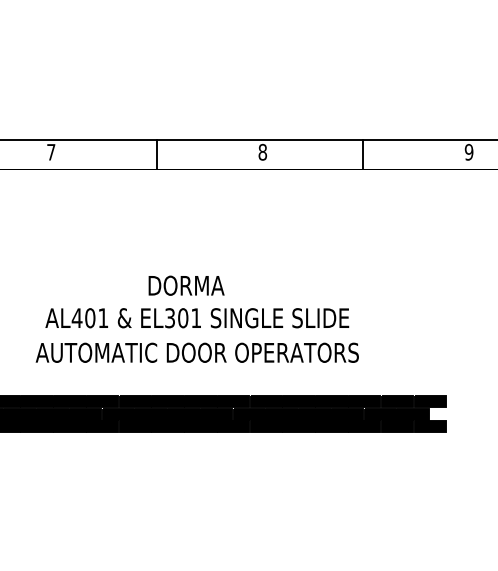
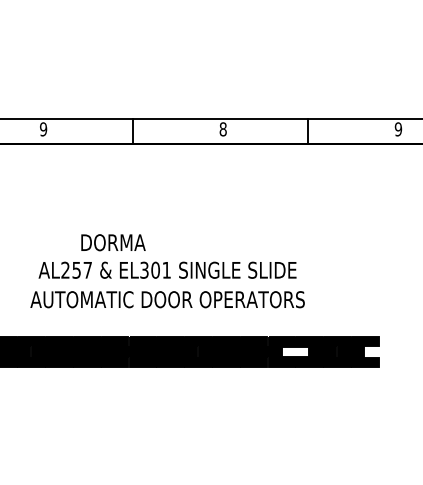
text: (51, 152) -> (43, 129), 7 -> 9
text: (186, 285) -> (113, 242), moved
text: (90, 317) -> (76, 269), AL401 -> AL257
fill: (346, 413) -> (294, 351), removed

